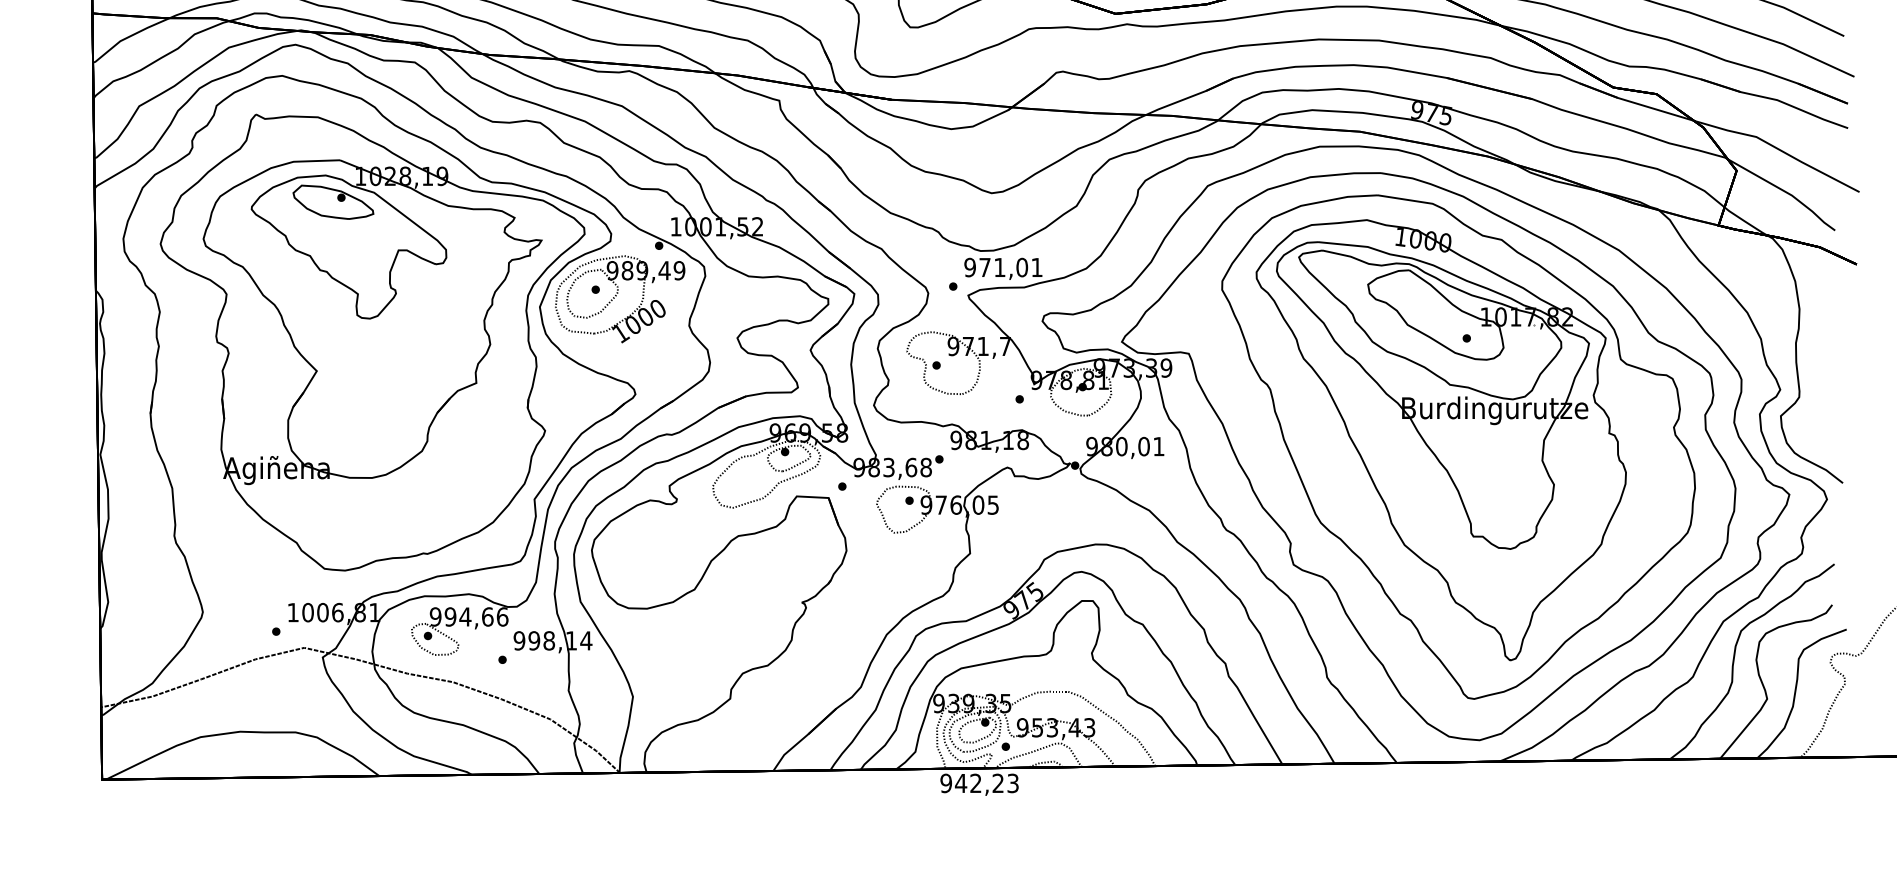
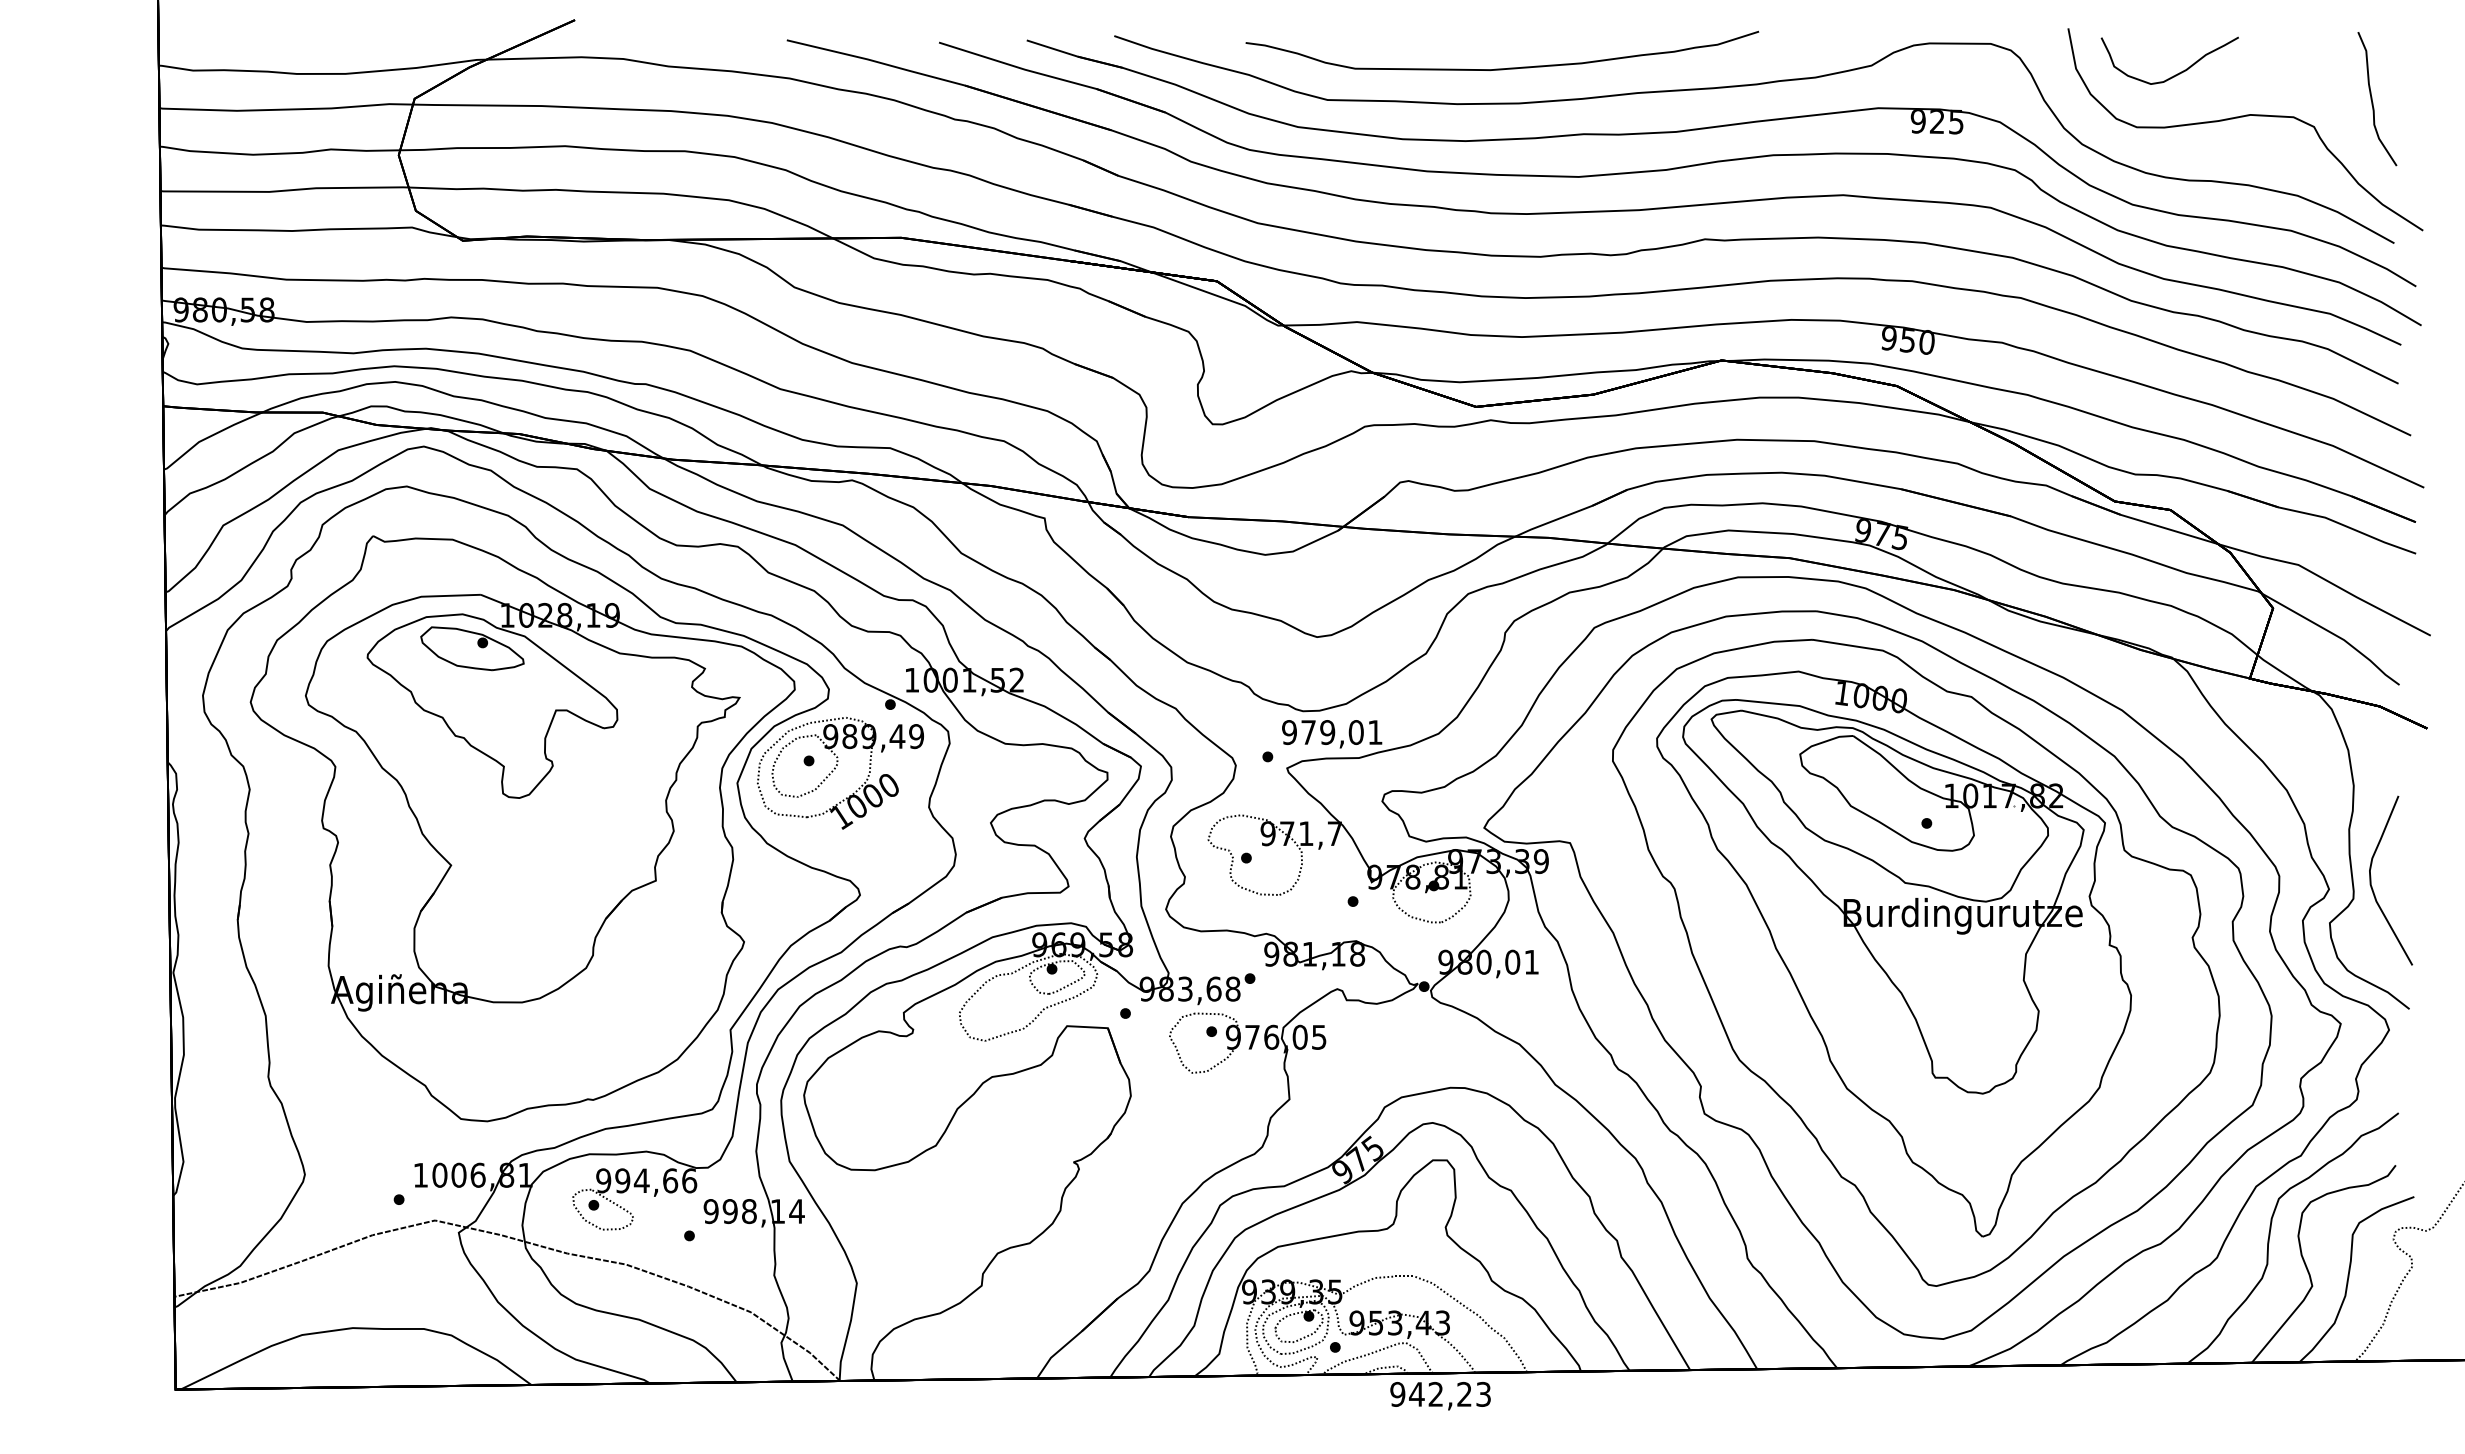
text: (999, 267) -> (1327, 732), 971,01 -> 979,01
curve: (1814, 387) -> (2372, 886), added
text: (979, 785) -> (1440, 1396), moved

